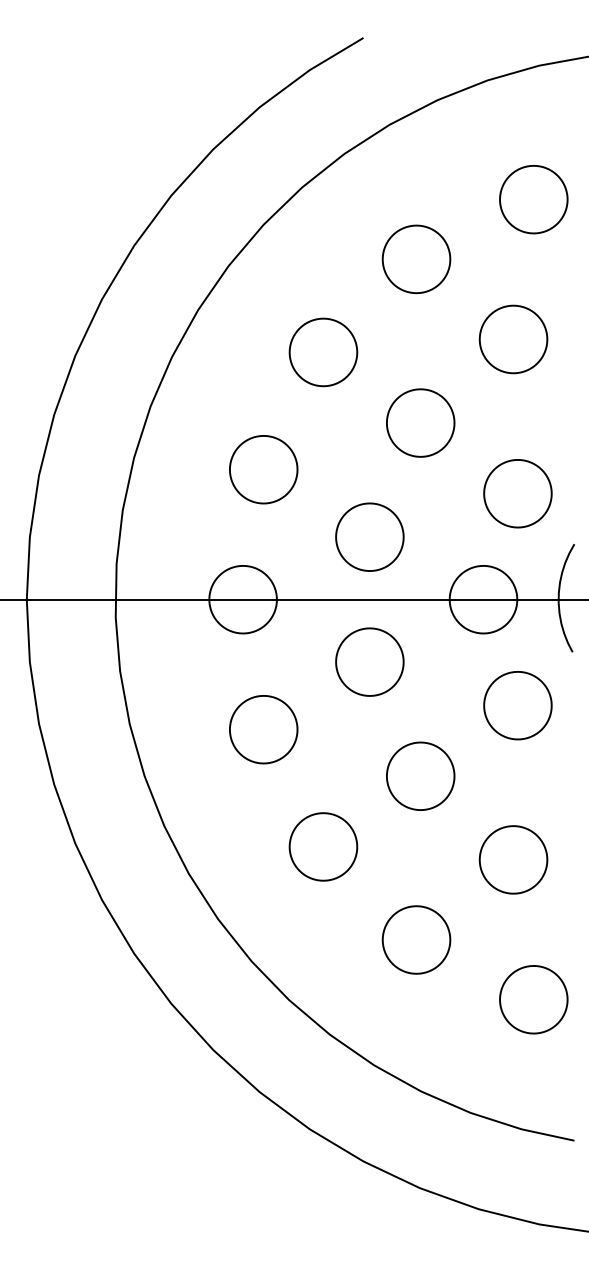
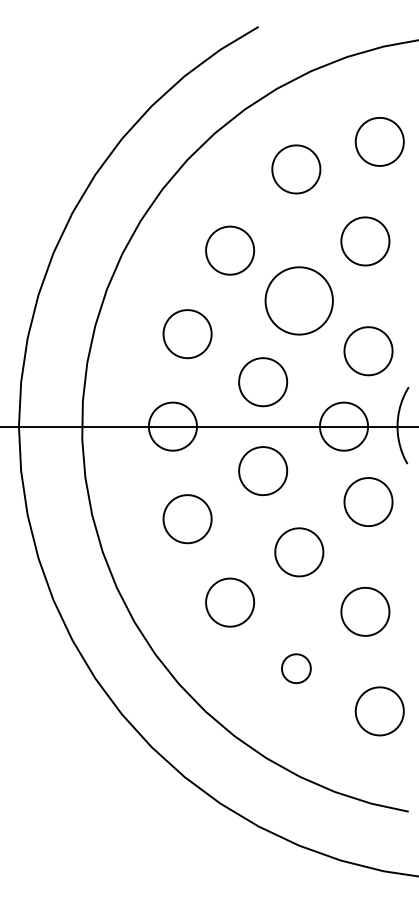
part: (416, 259) -> (296, 169), moved
part: (420, 422) -> (299, 300), size x1.4
part: (416, 939) -> (296, 668), size x0.6

